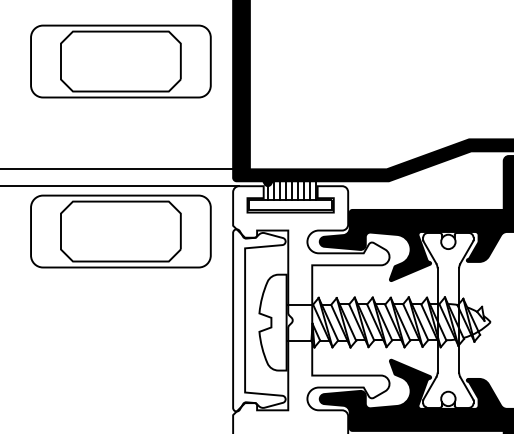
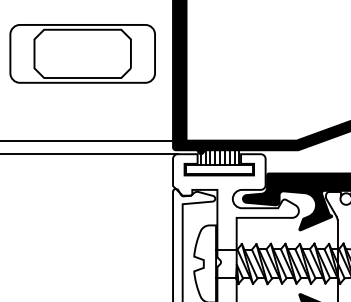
part: (120, 231) -> (82, 190), removed

